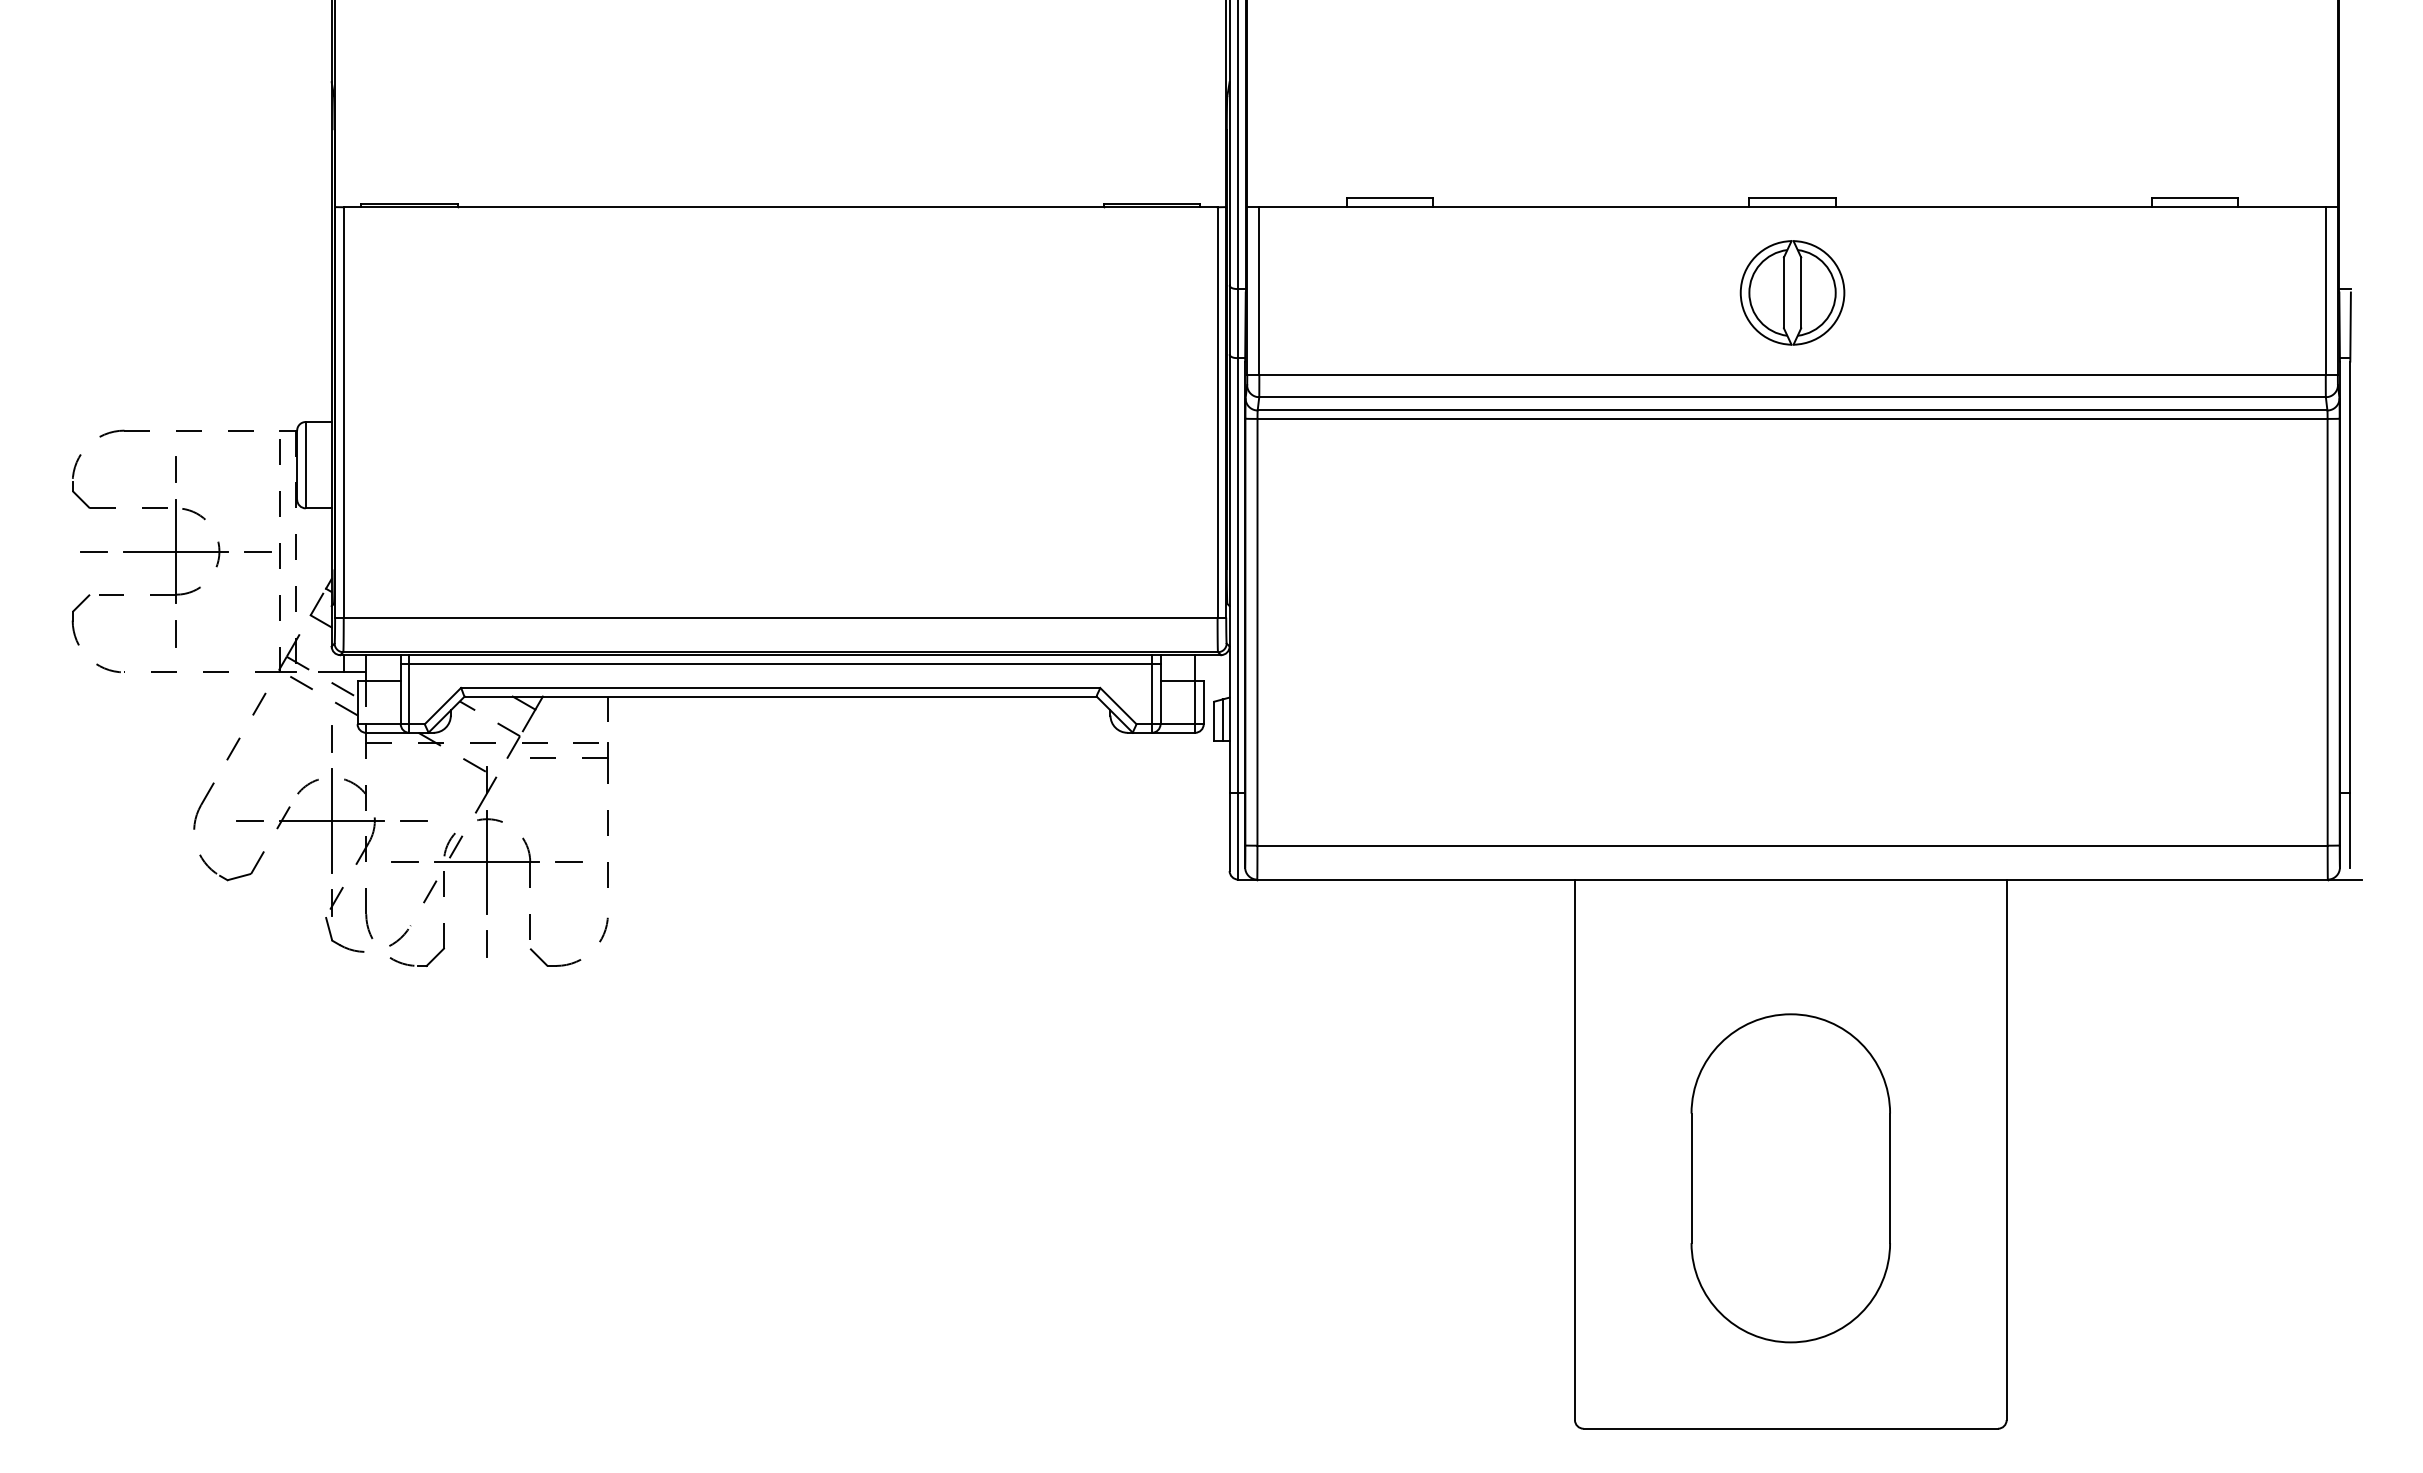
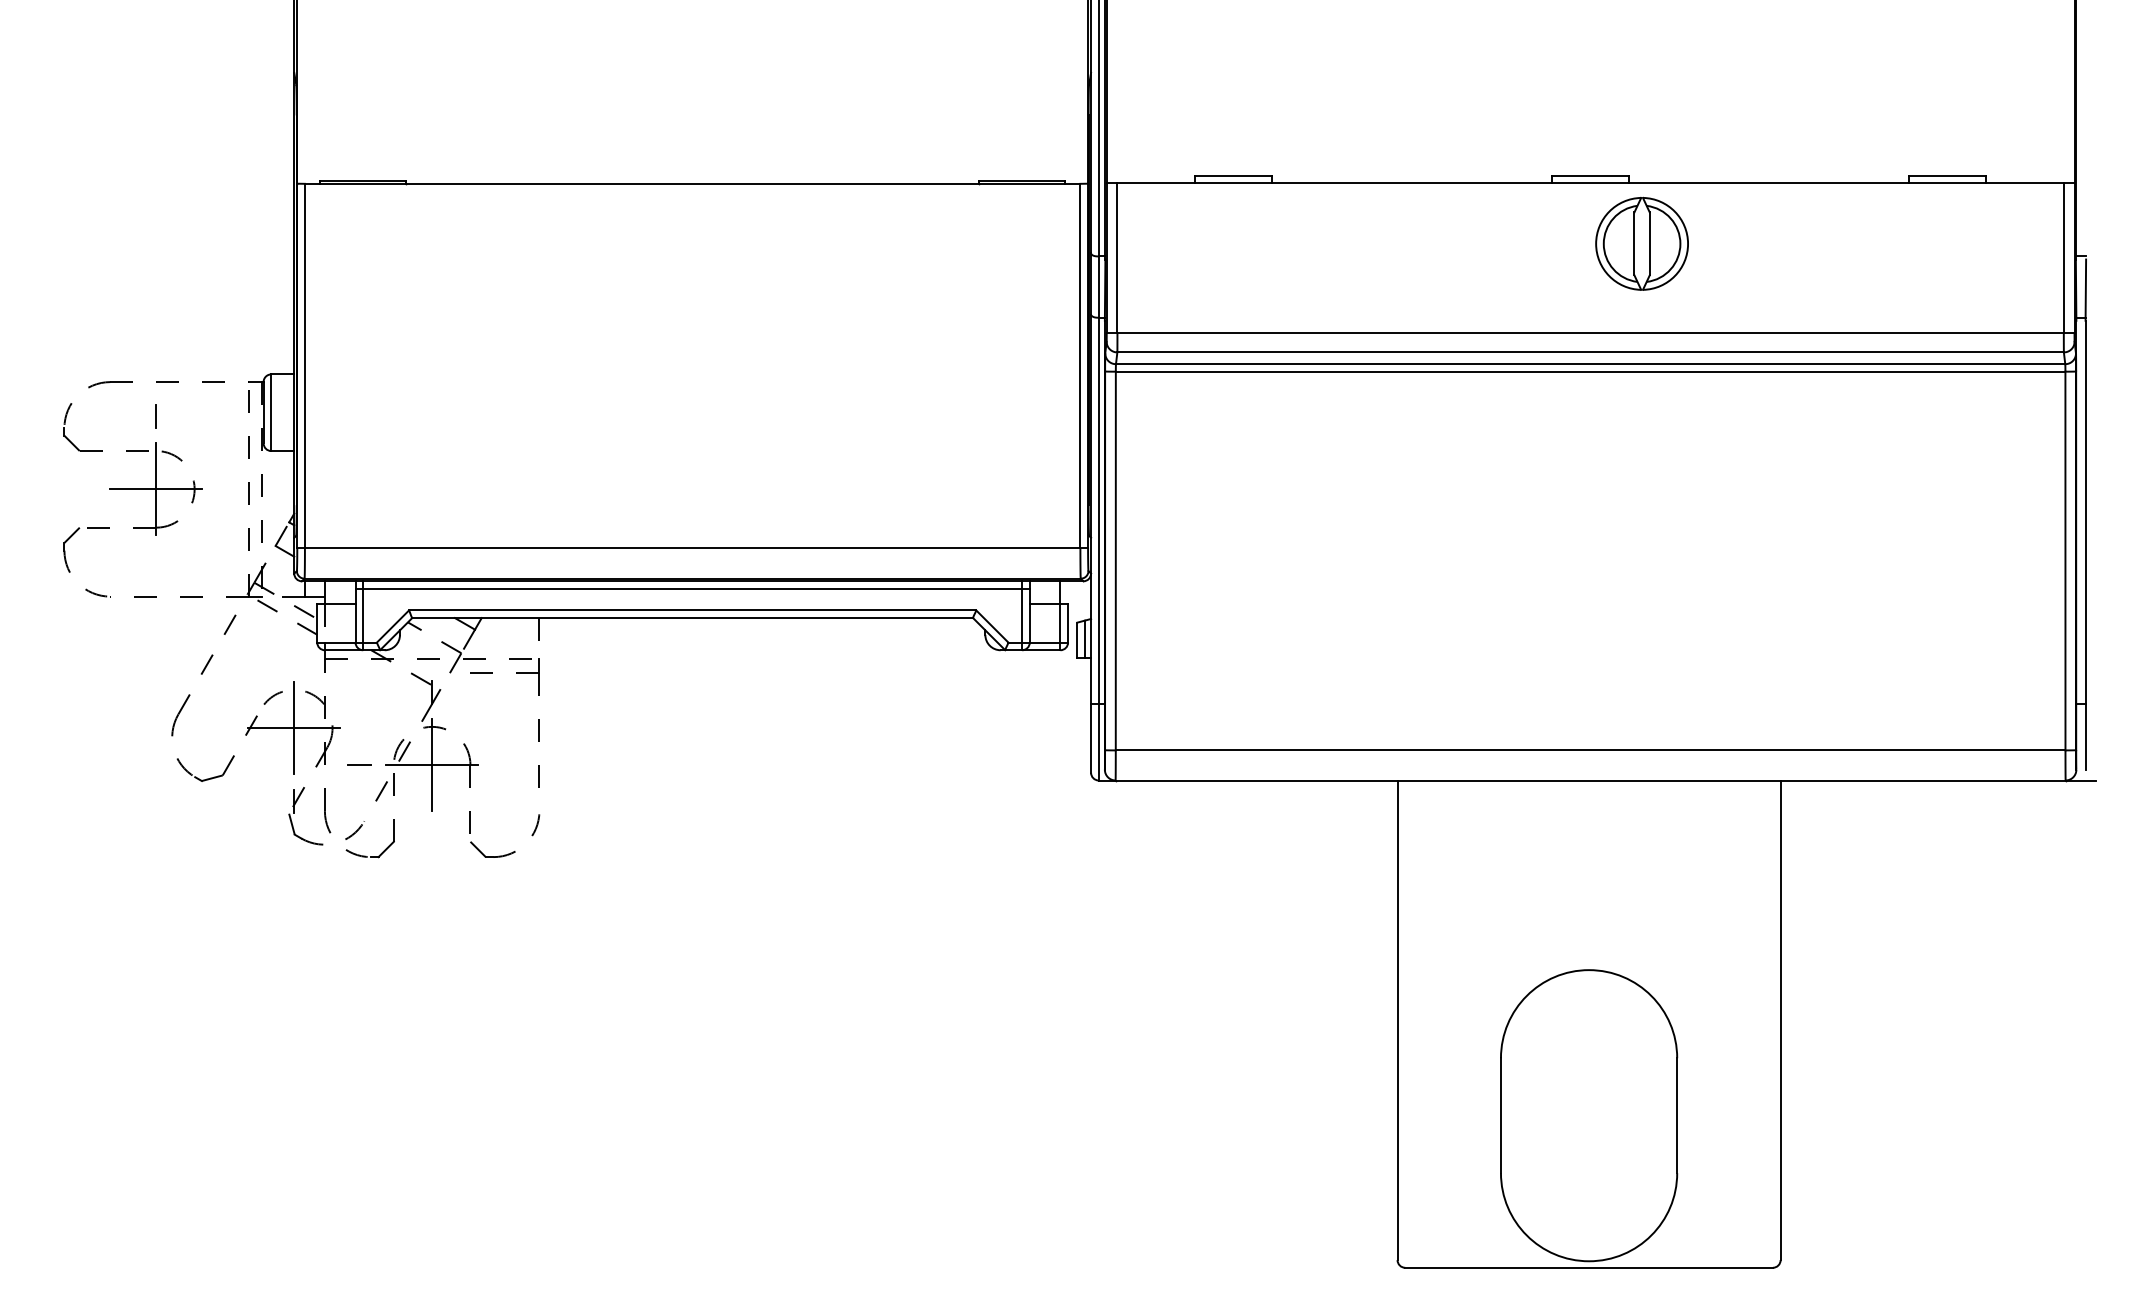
part: (1792, 292) -> (1642, 243), moved
line: (94, 551) -> (83, 489), removed
line: (258, 551) -> (229, 489), removed
line: (176, 633) -> (156, 562), removed
line: (331, 738) -> (294, 655), removed
line: (249, 820) -> (221, 728), removed
line: (413, 820) -> (366, 728), removed
line: (569, 862) -> (505, 765), removed
line: (487, 944) -> (432, 838), removed
part: (1790, 1178) -> (1588, 1115), moved

